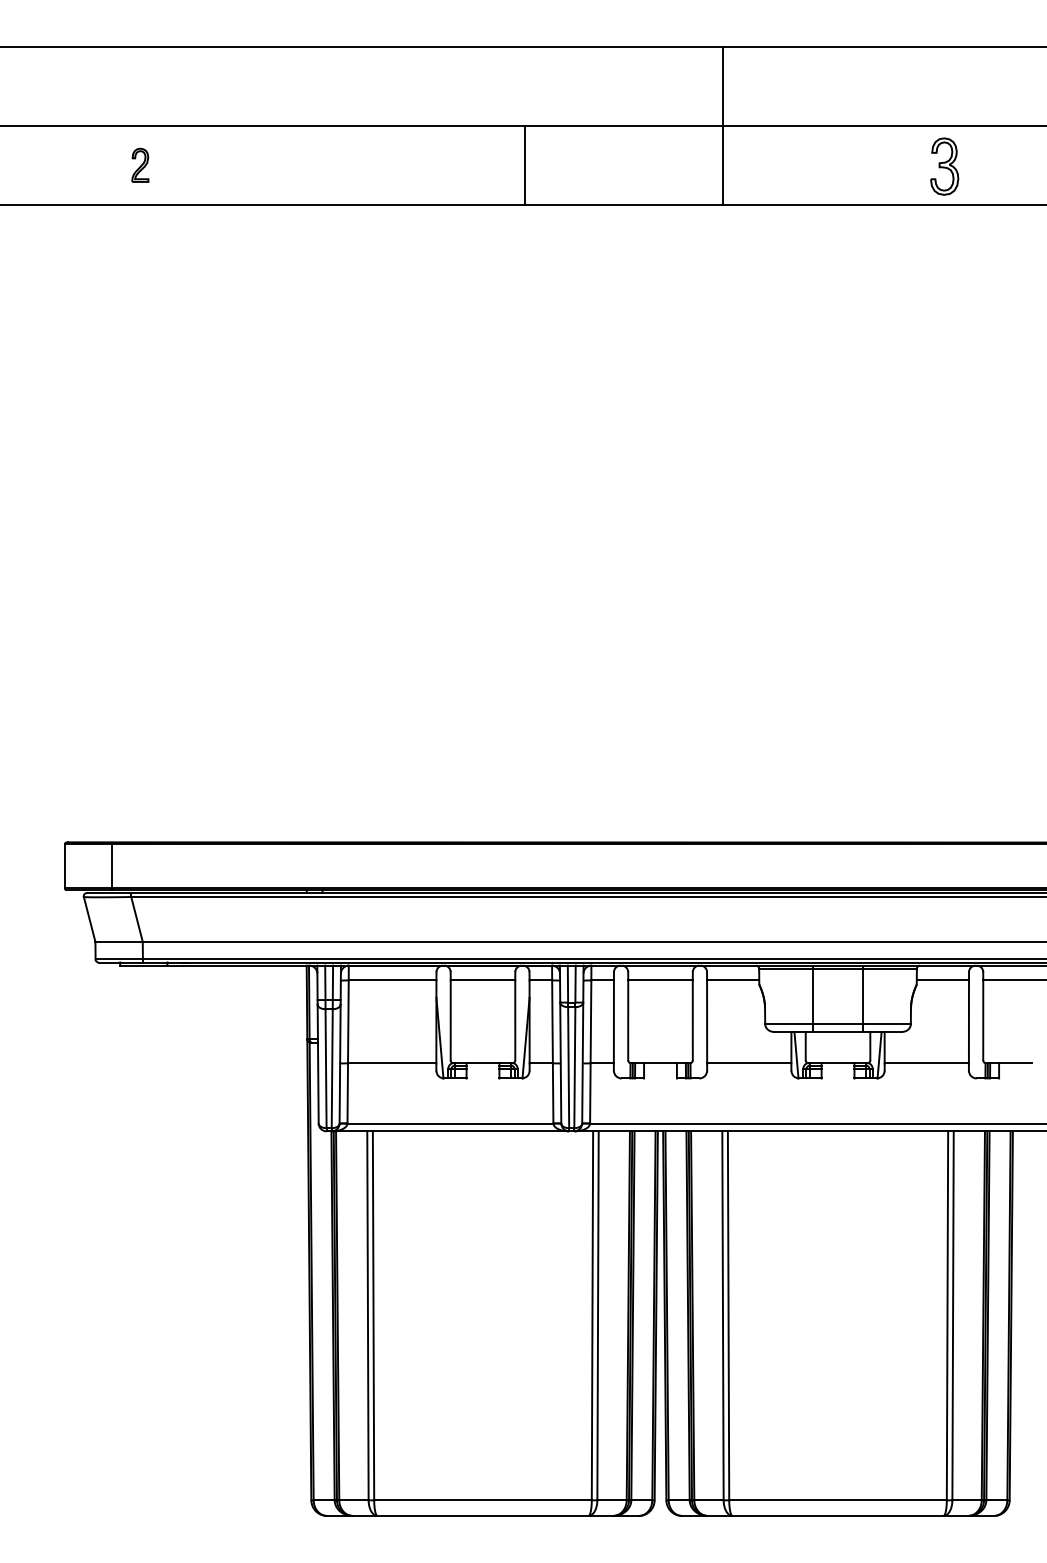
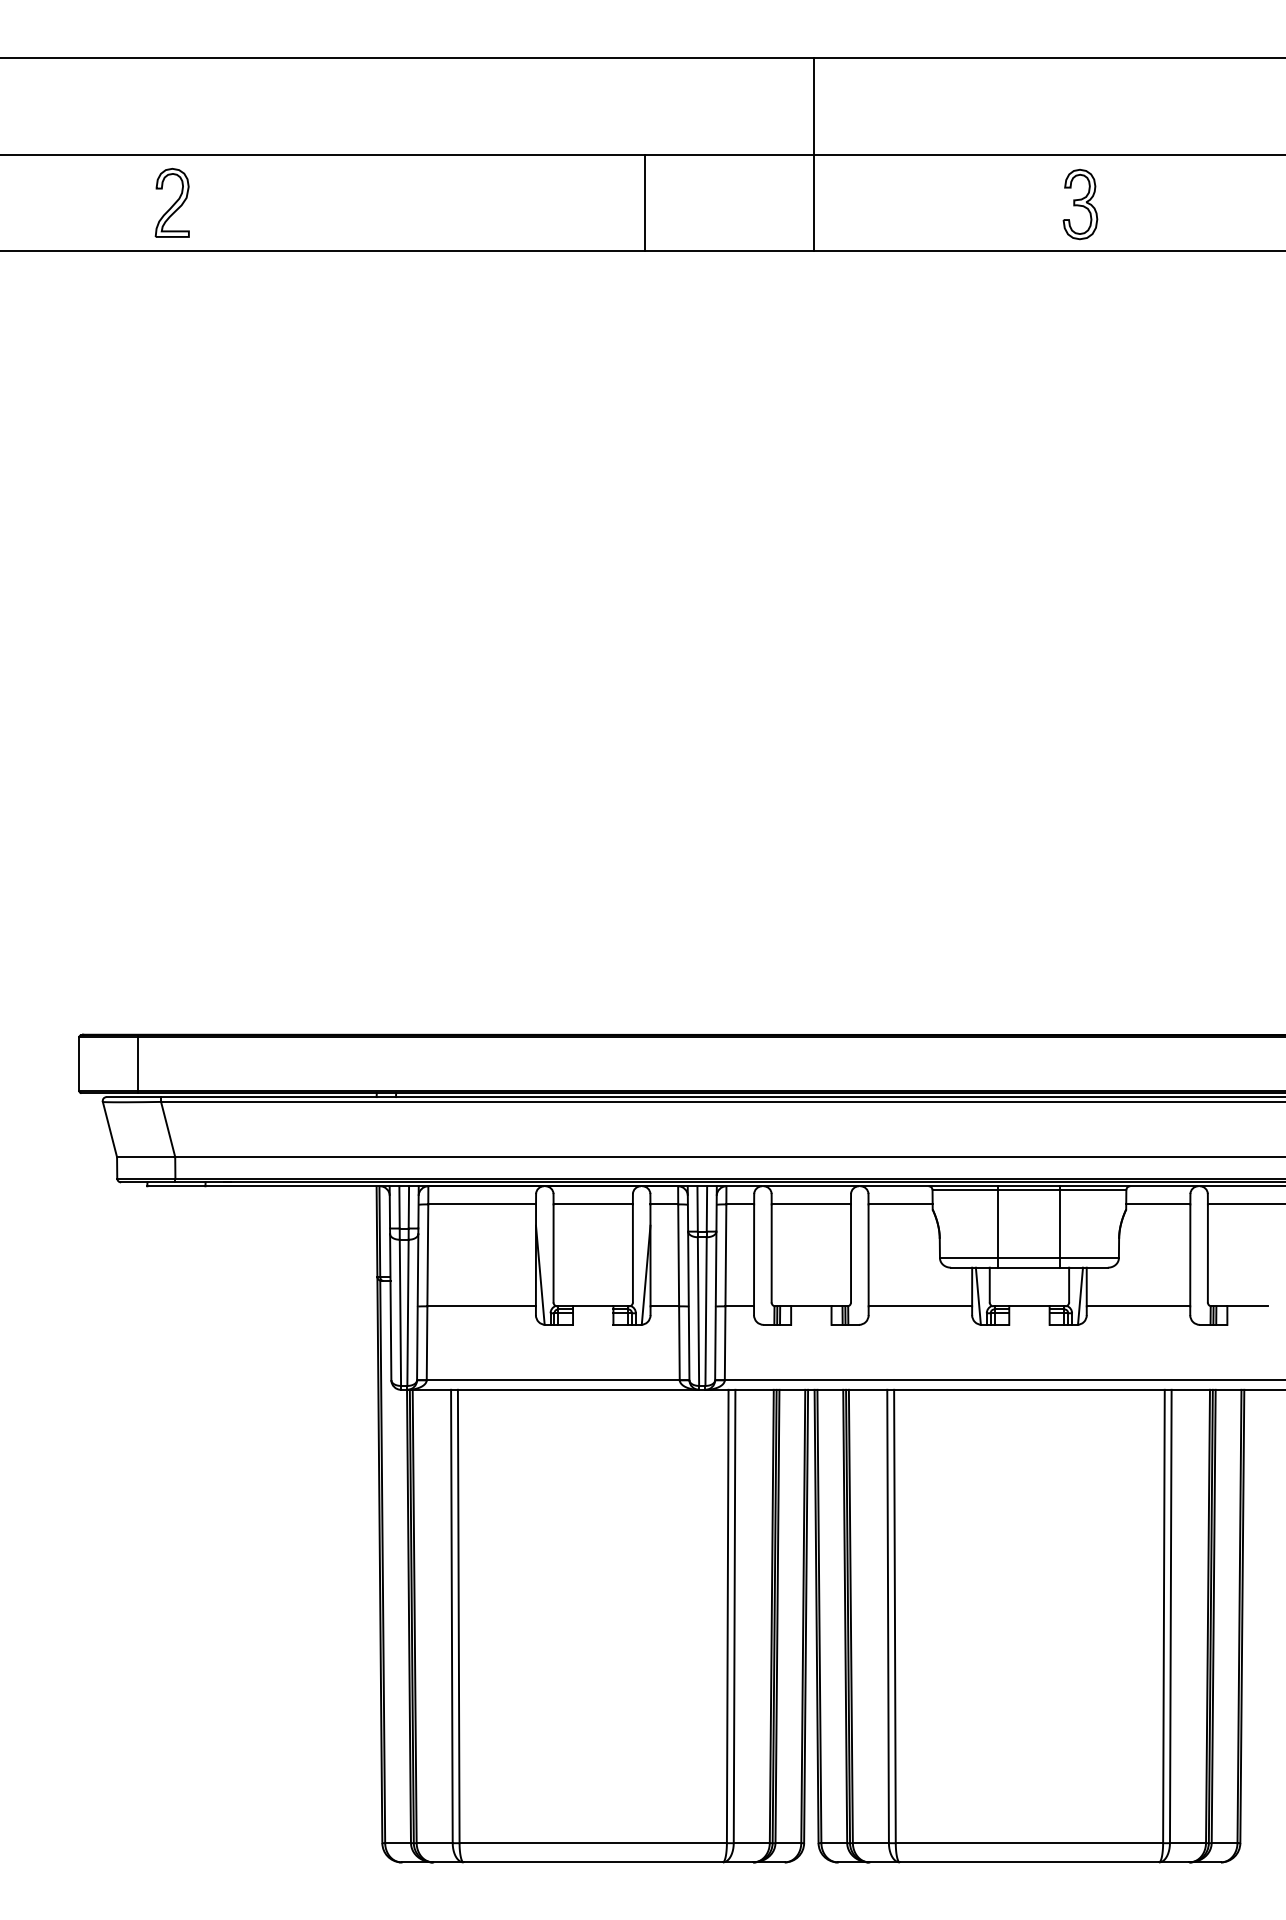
line: (723, 125) -> (814, 154), moved
part: (139, 164) -> (171, 202), size x1.67
part: (944, 166) -> (1080, 204), moved

